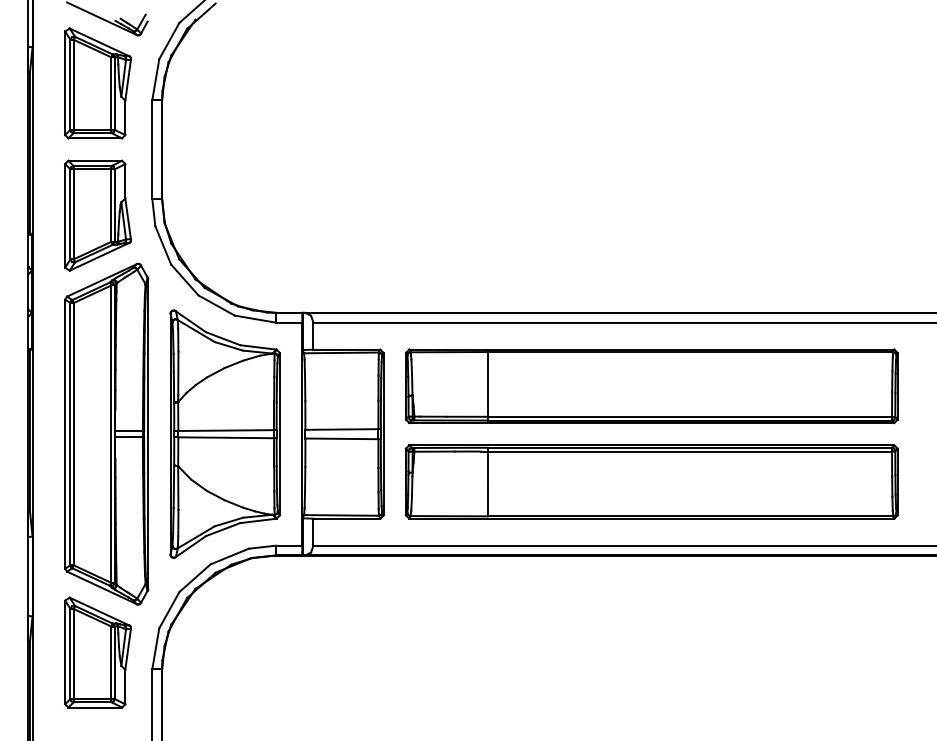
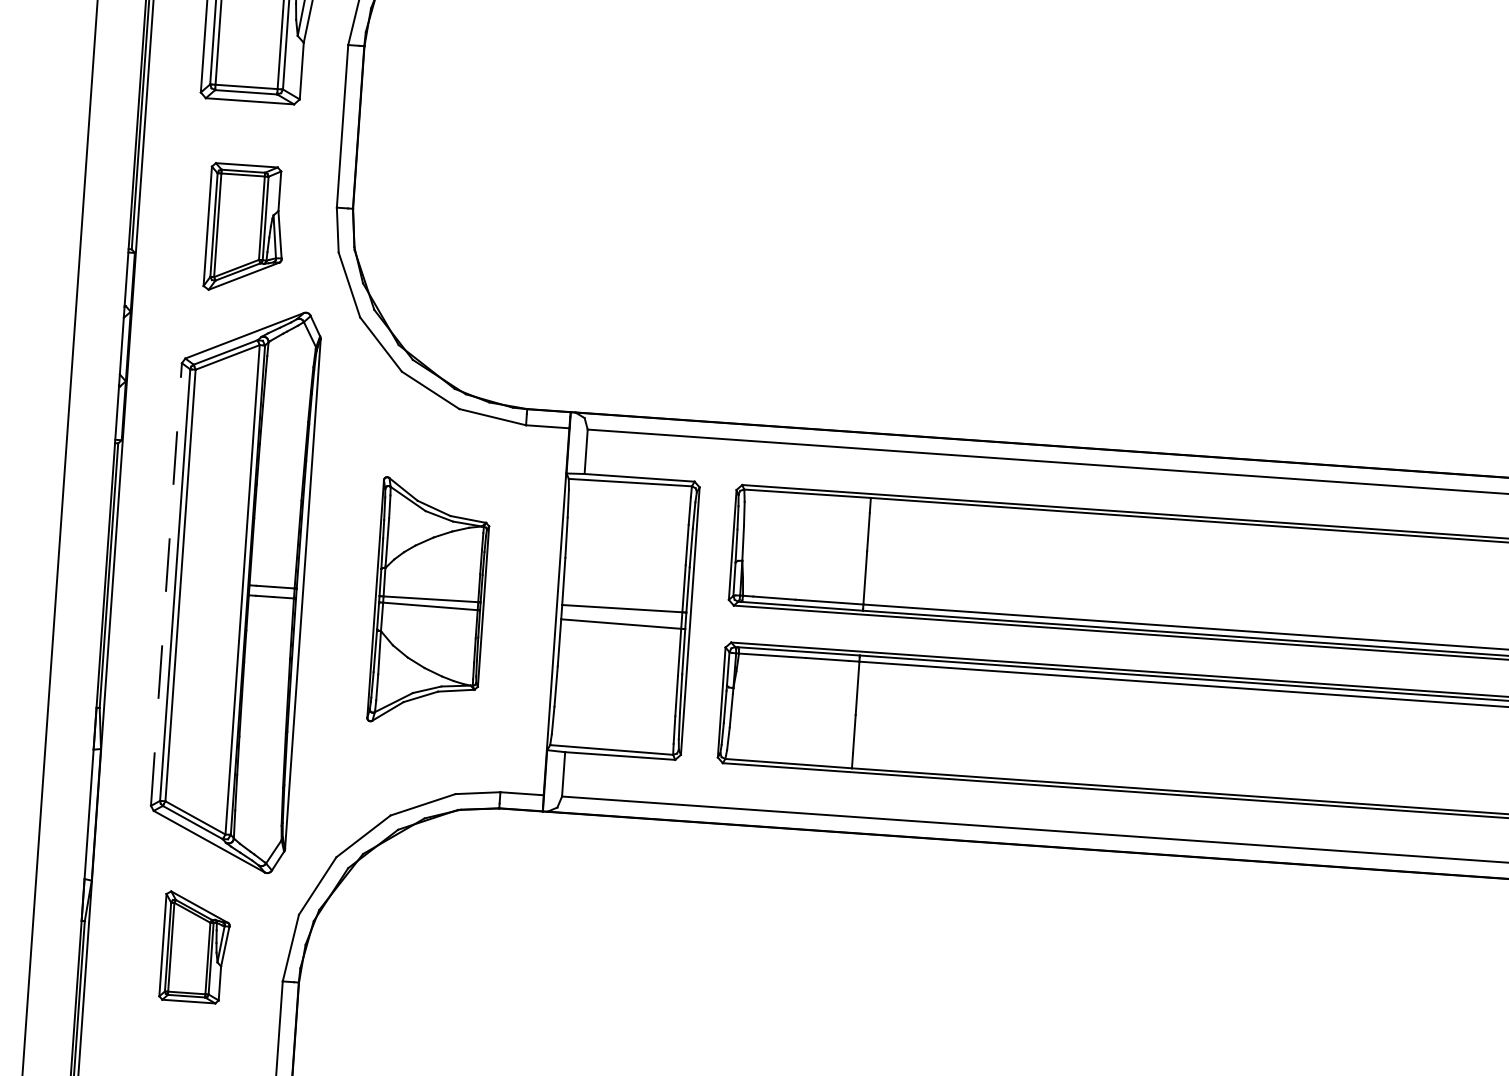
part: (97, 215) -> (244, 228), size x0.7
part: (224, 433) -> (428, 601), size x0.6
line: (65, 434) -> (166, 585), solid -> dashed
part: (97, 652) -> (194, 947), size x0.6

